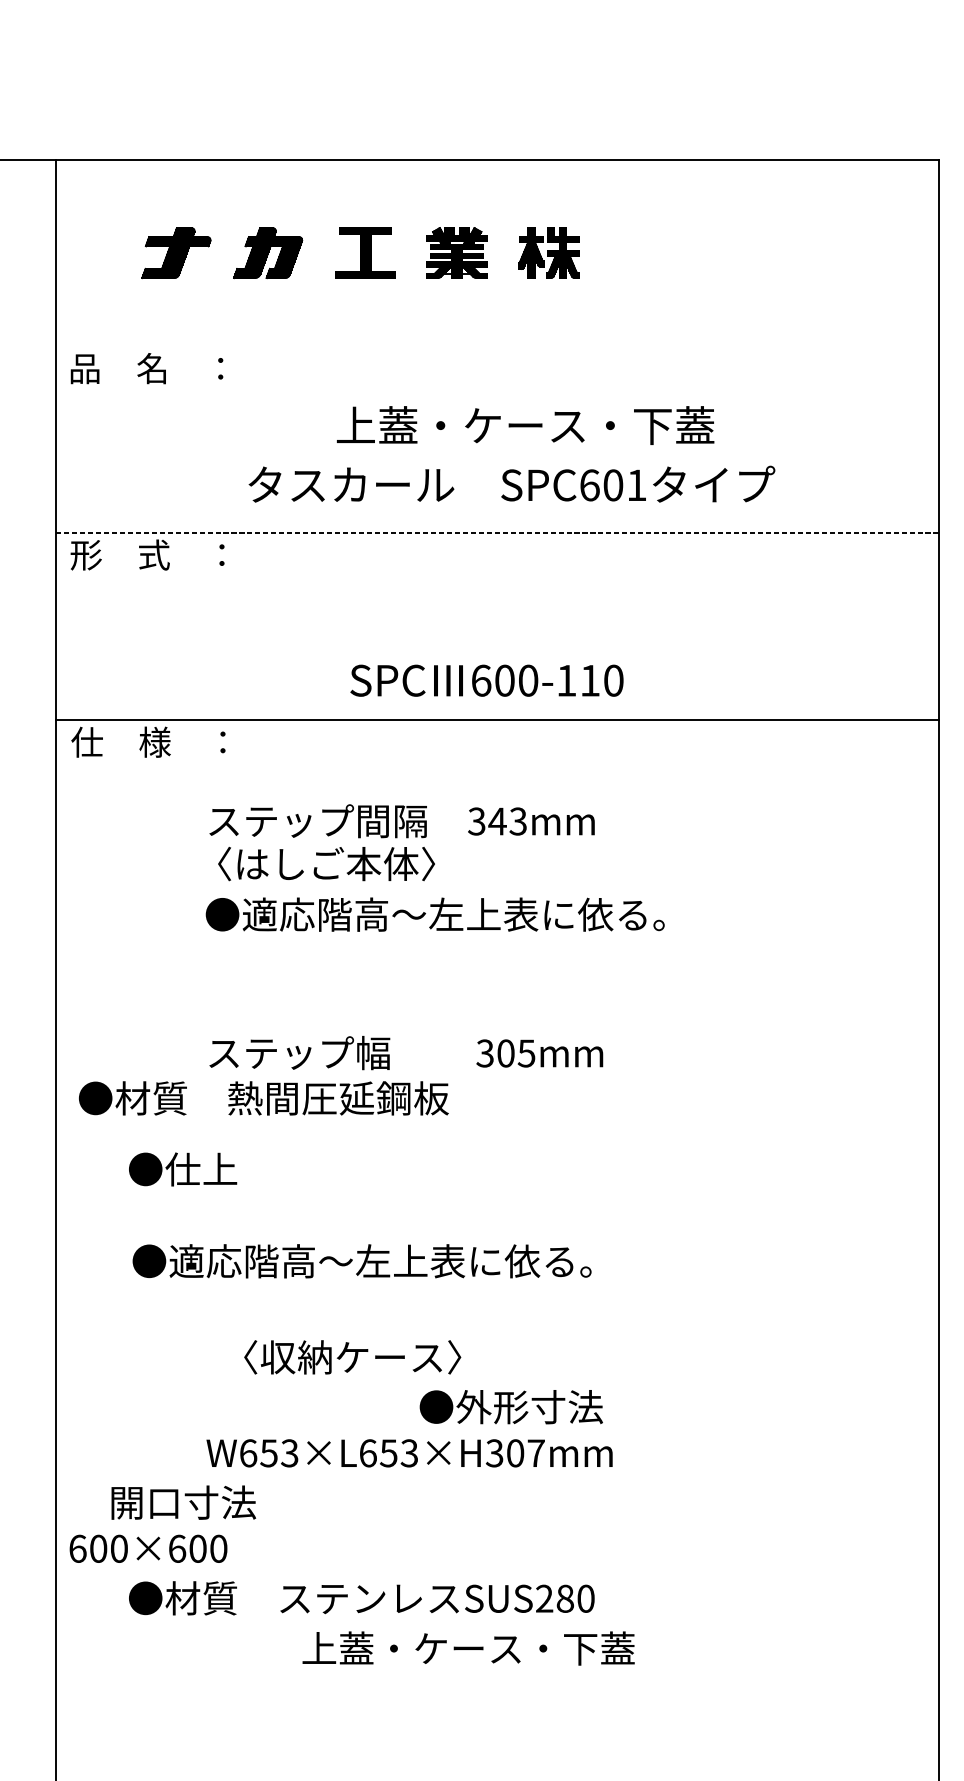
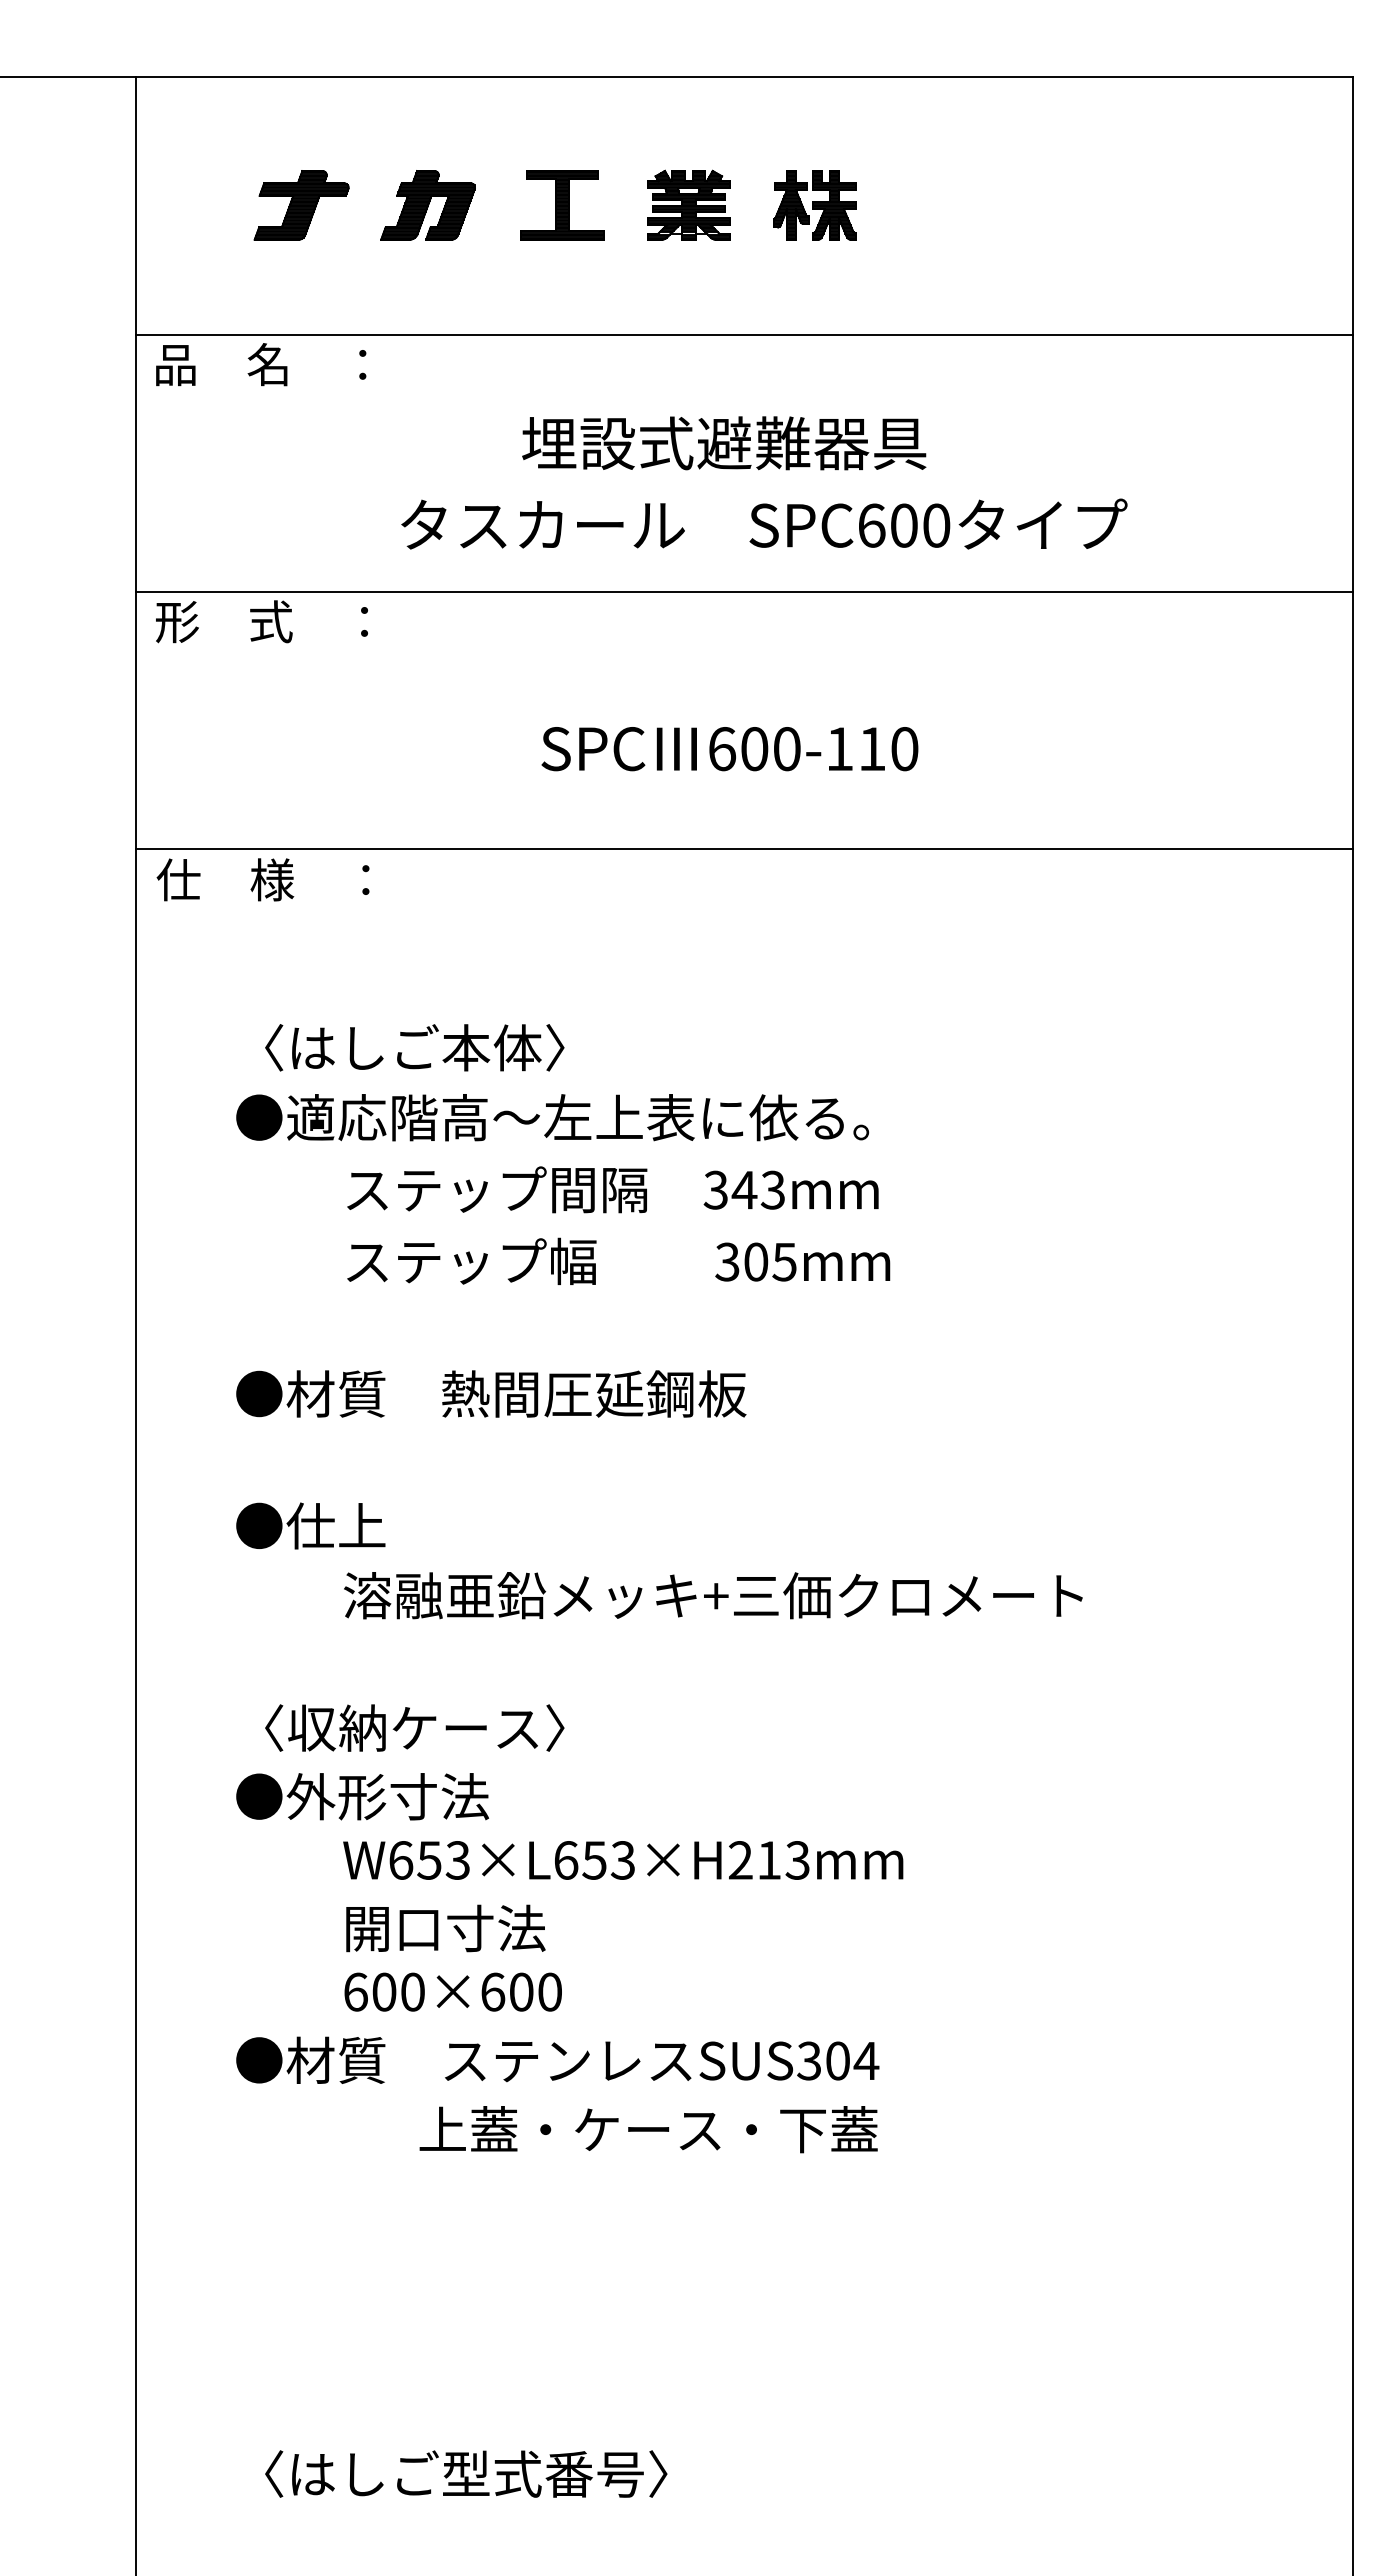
line: (497, 346) -> (744, 334), added
text: (525, 425) -> (782, 443), 上蓋・ケース・下蓋 -> 埋設式避難器具
text: (636, 485) -> (936, 525), SPC601 -> SPC600
line: (497, 533) -> (744, 591), dashed -> solid
text: (486, 681) -> (729, 749), moved
text: (401, 821) -> (612, 1189), moved
text: (326, 863) -> (414, 1047), moved
text: (435, 914) -> (552, 1117), moved
text: (406, 1052) -> (618, 1260), moved
text: (264, 1098) -> (491, 1393), moved
text: (182, 1169) -> (310, 1525), moved
text: (437, 1261) -> (661, 1595), ●適応階高～左上表に依る。 -> 溶融亜鉛メッキ+三価クロメート
text: (352, 1356) -> (414, 1727), moved
text: (511, 1406) -> (362, 1796), moved
text: (514, 1453) -> (768, 1860), W653×L653×H307mm -> W653×L653×H213mm
text: (183, 1502) -> (445, 1928), moved
text: (147, 1548) -> (452, 1991), moved
text: (565, 1598) -> (838, 2060), SUS280 -> SUS304
text: (468, 1648) -> (648, 2129), moved

